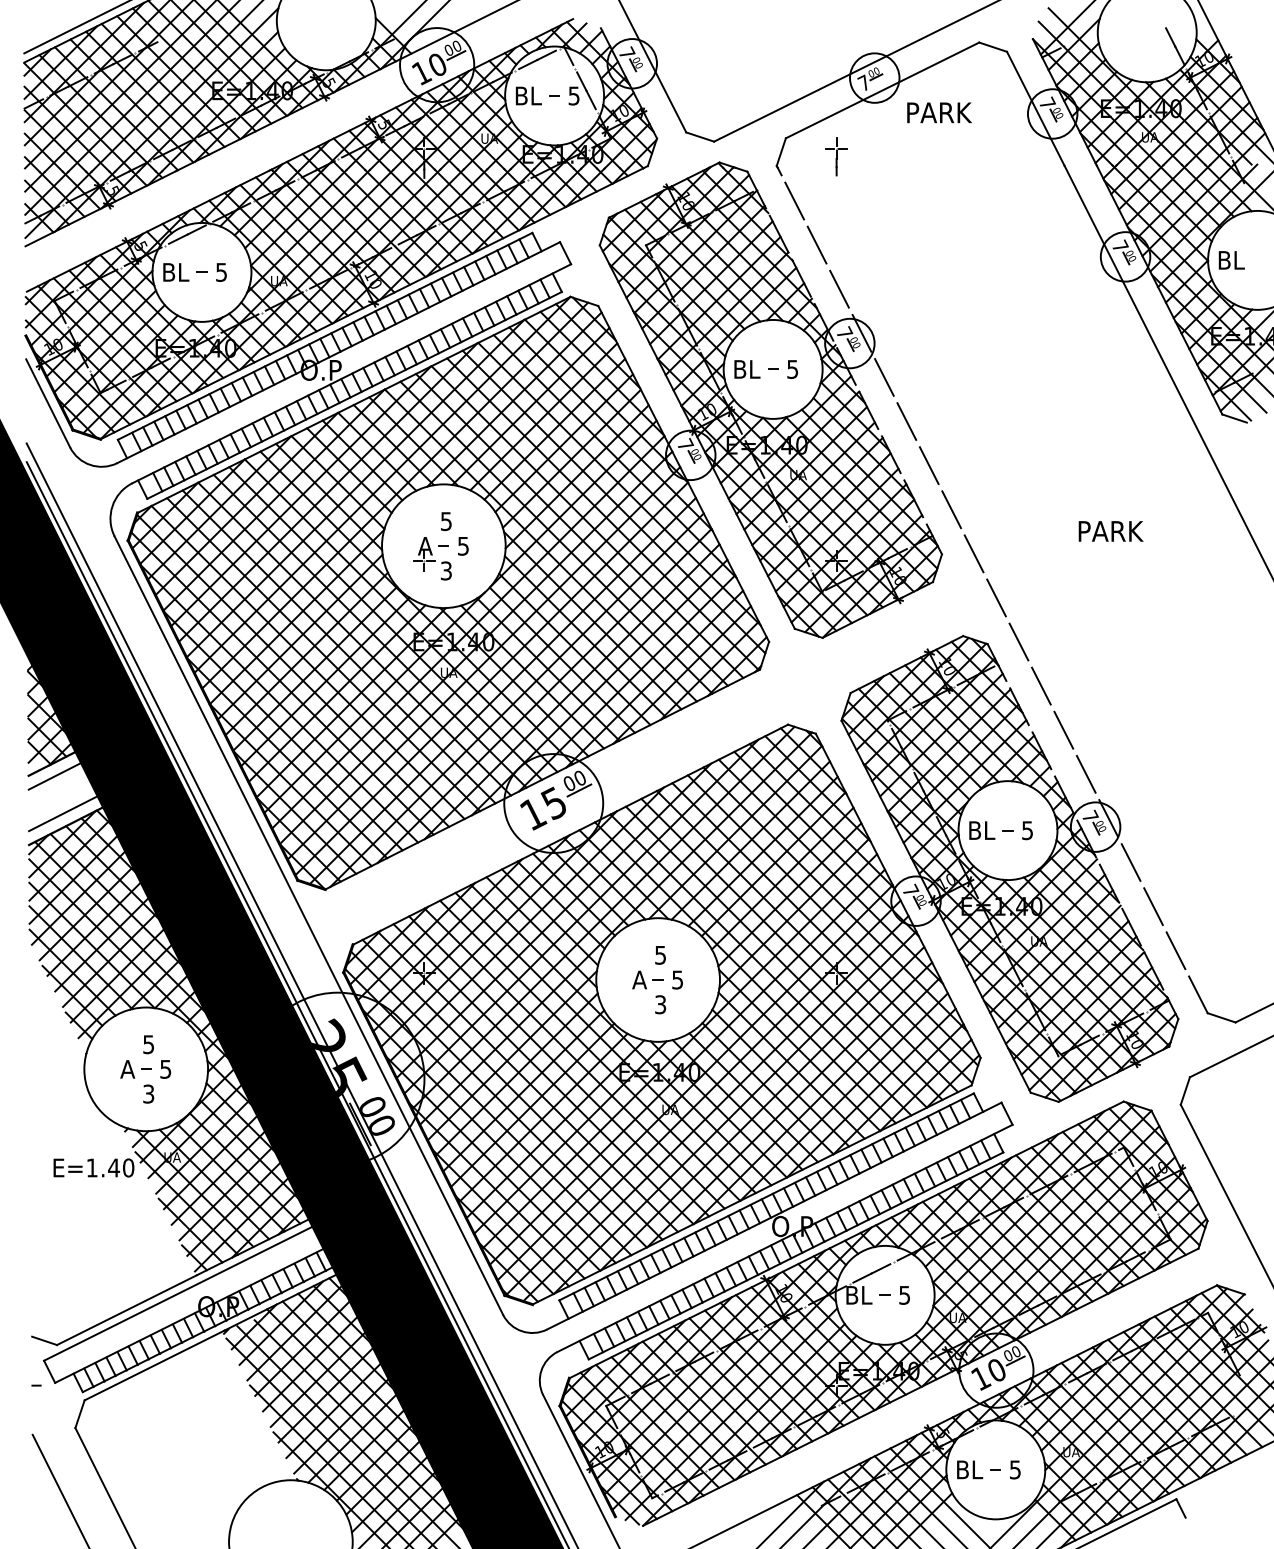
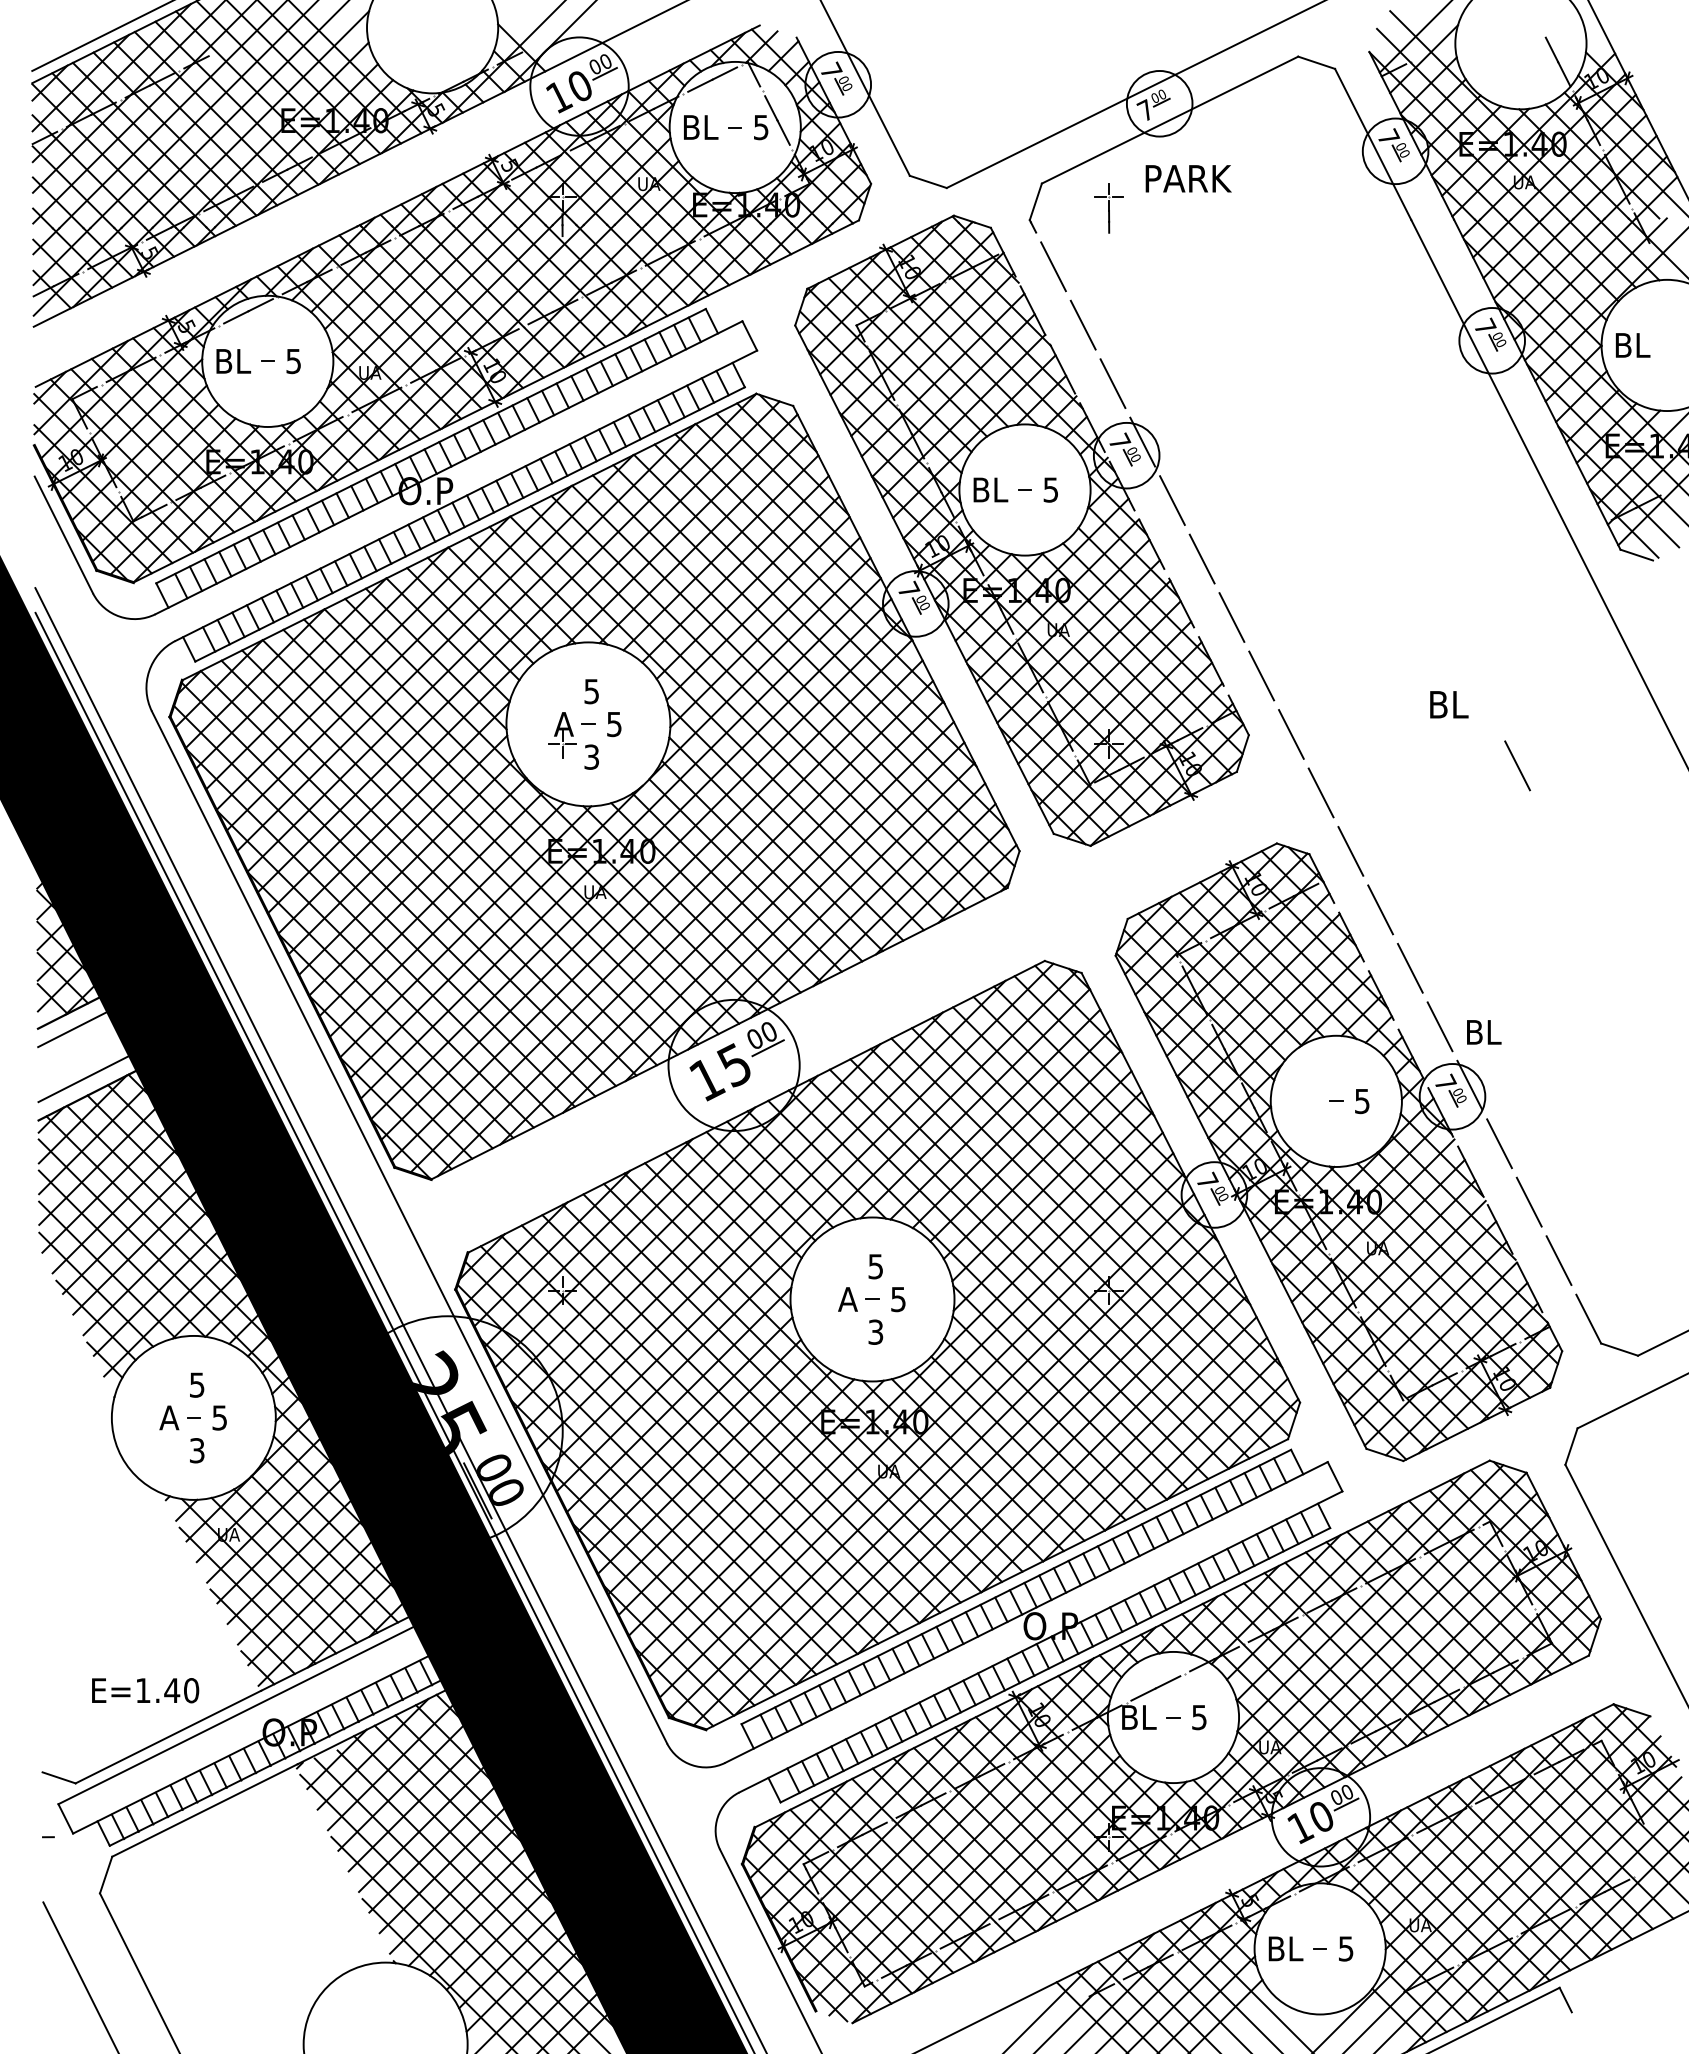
text: (939, 112) -> (1188, 178), moved
text: (1112, 531) -> (1474, 704), PARK -> BL
line: (1144, 577) -> (1517, 765), added
text: (982, 830) -> (1484, 1032), moved
text: (93, 1167) -> (145, 1690), moved

